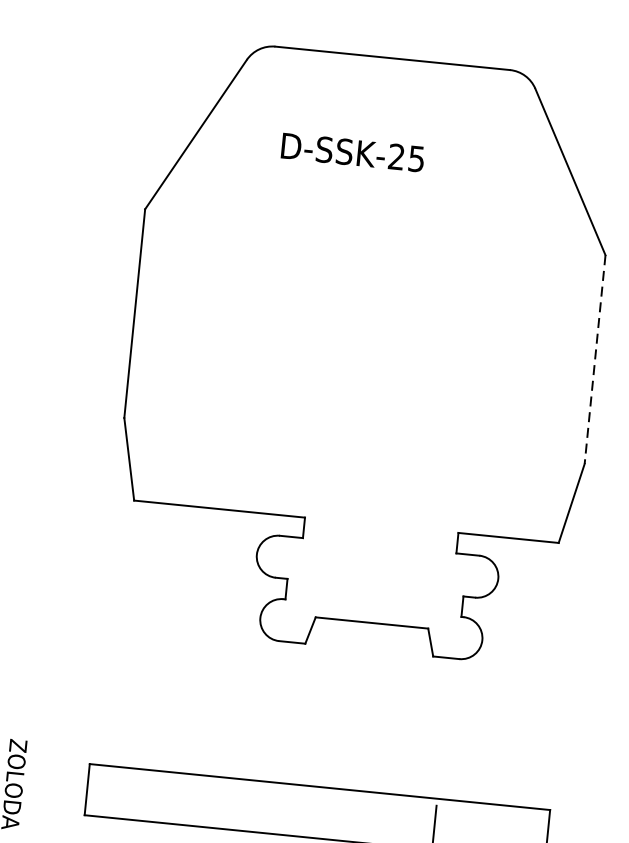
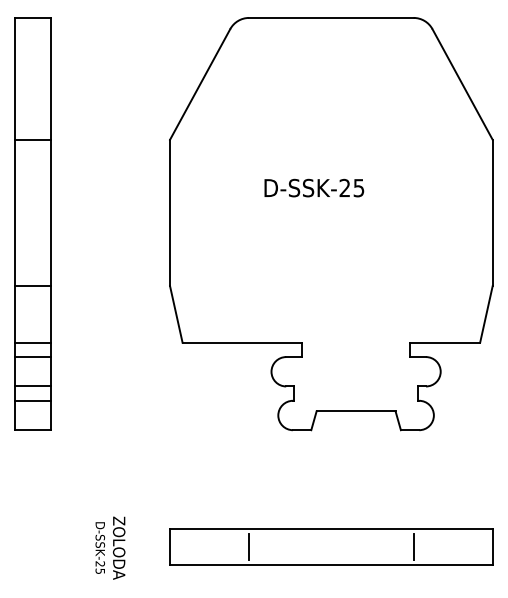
text: (353, 151) -> (314, 187), moved
line: (594, 360) -> (492, 213), dashed -> solid
line: (200, 800) -> (249, 546), added

